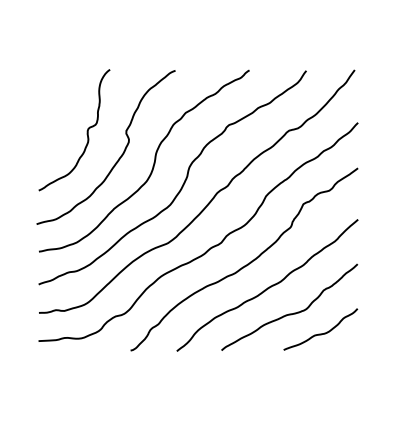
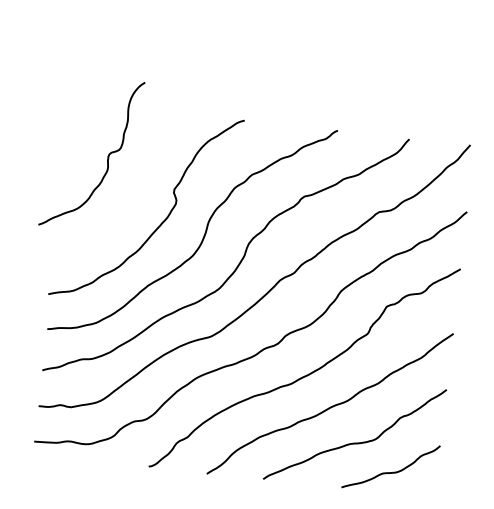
curve: (86, 130) -> (106, 155), moved

